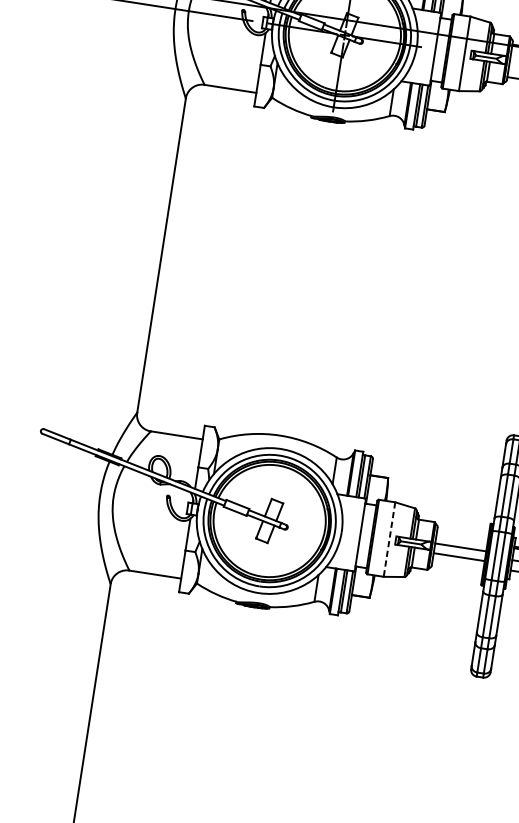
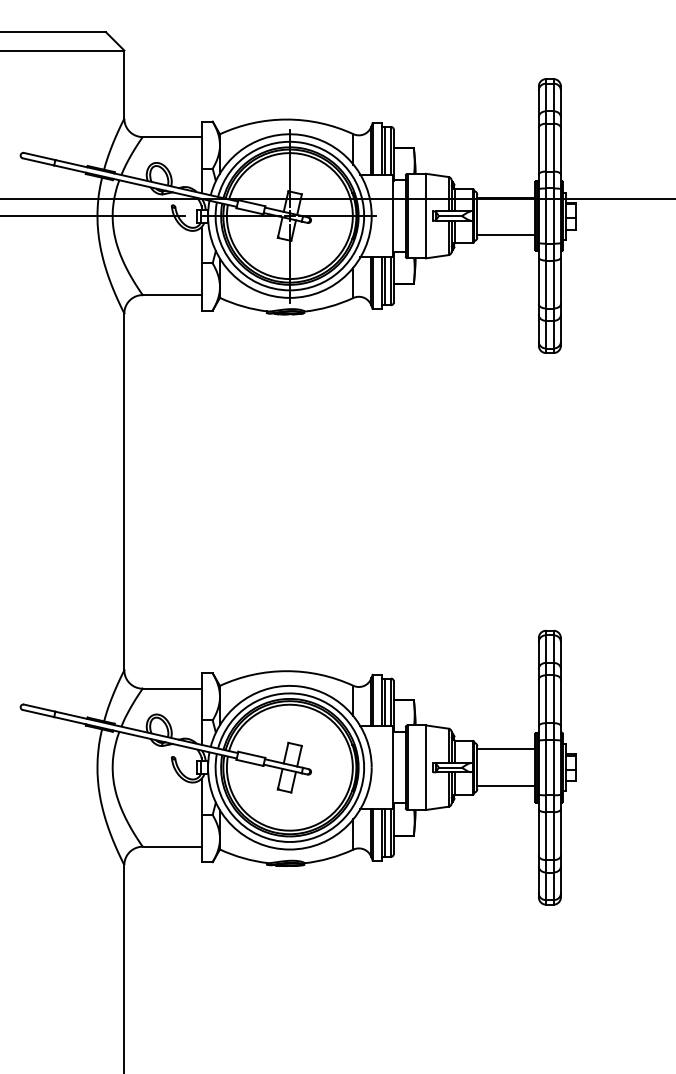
line: (388, 540) -> (425, 768), dashed -> solid
line: (460, 547) -> (506, 786), moved
line: (459, 557) -> (506, 749), moved

